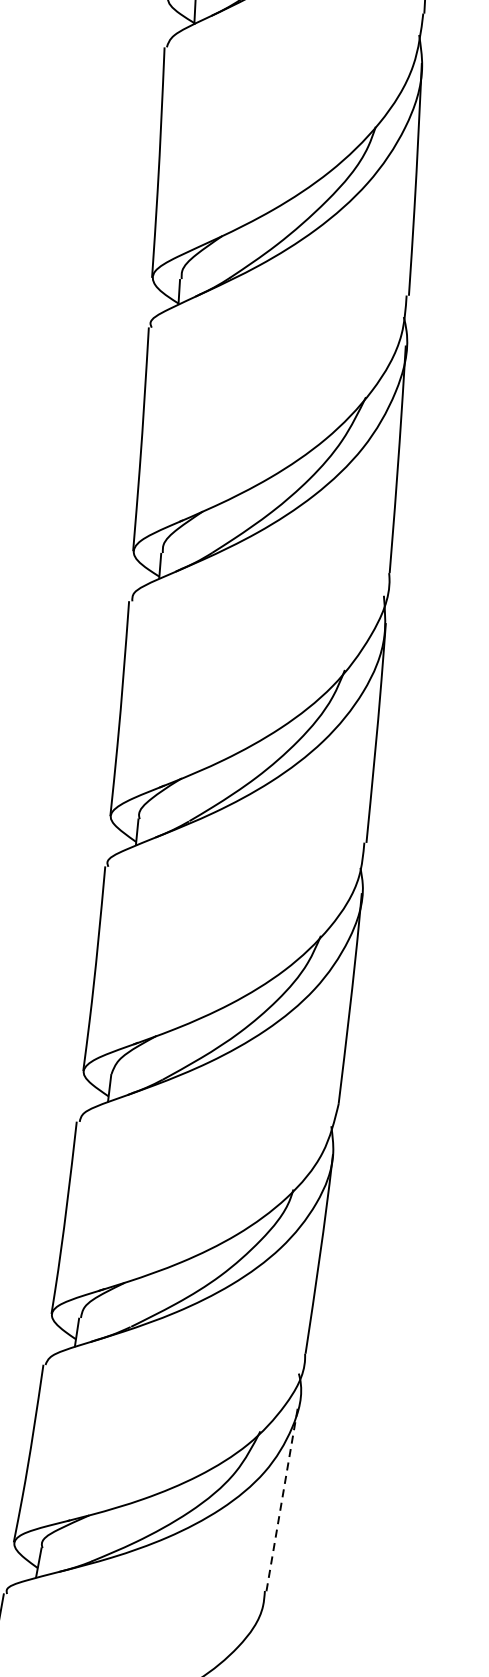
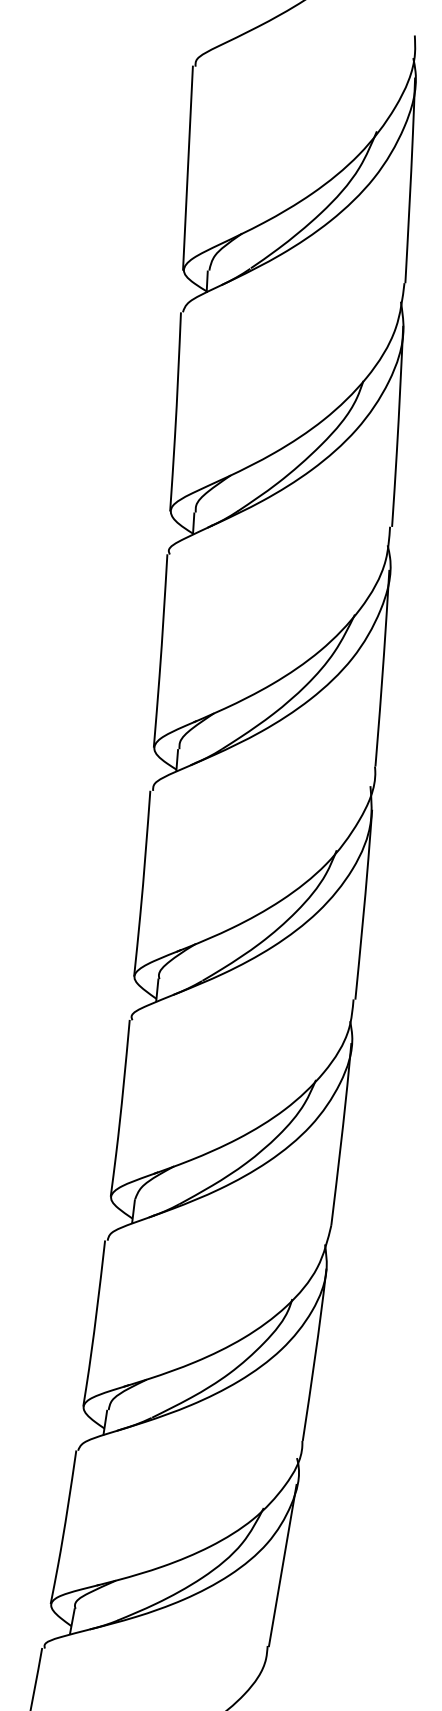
line: (282, 1497) -> (282, 1565), dashed -> solid

